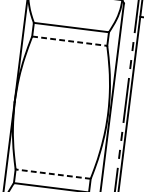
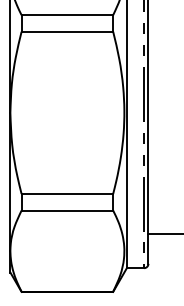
line: (69, 40) -> (67, 31), dashed -> solid
line: (53, 173) -> (67, 193), dashed -> solid

